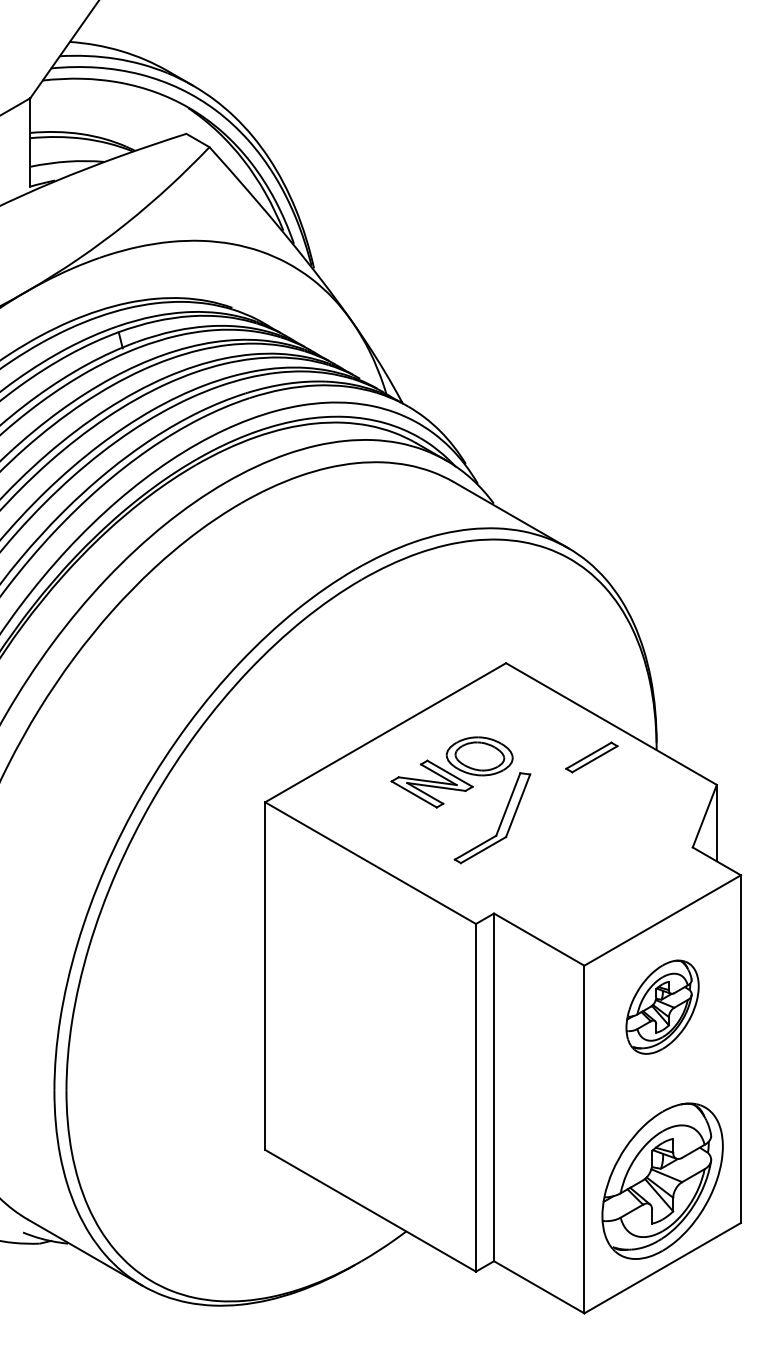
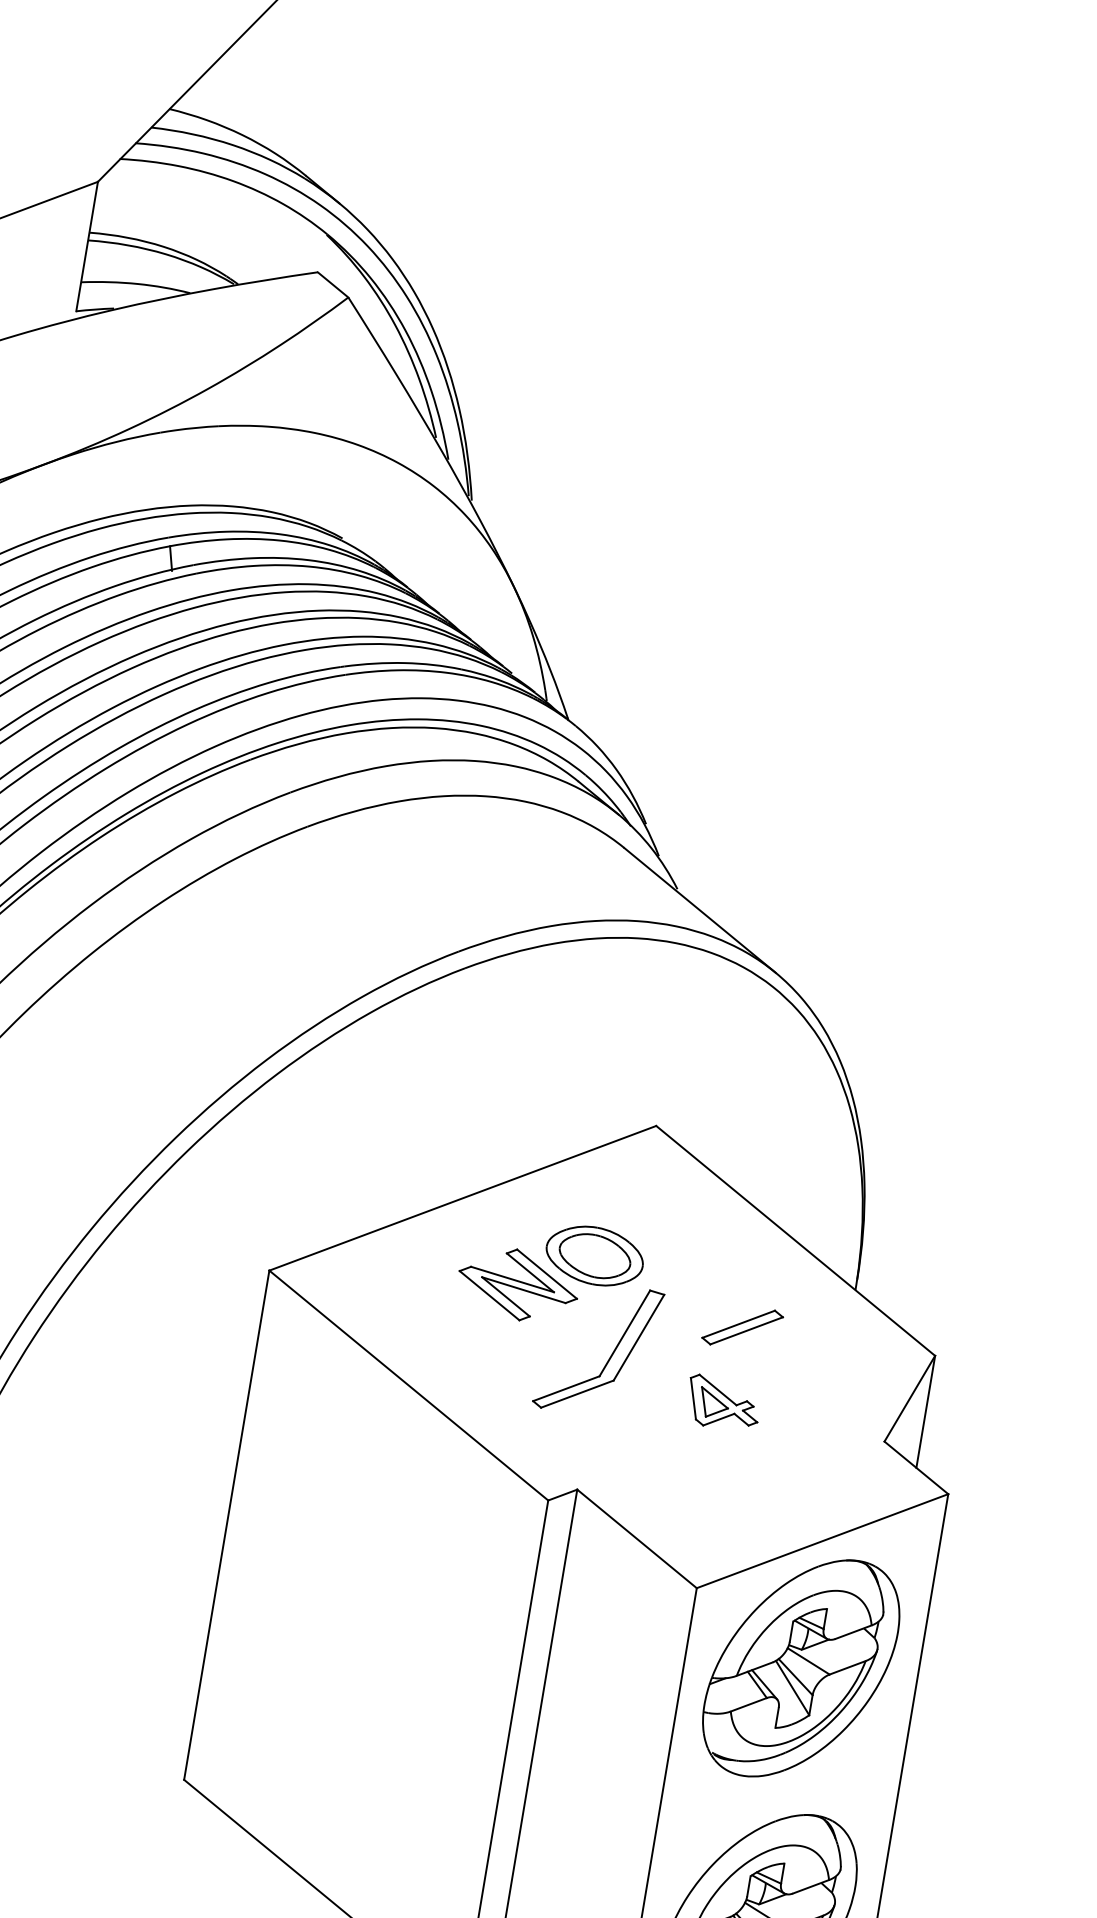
part: (591, 757) -> (742, 1327), moved
part: (581, 839) -> (723, 1402), added
part: (662, 1006) -> (801, 1667), size x1.67

